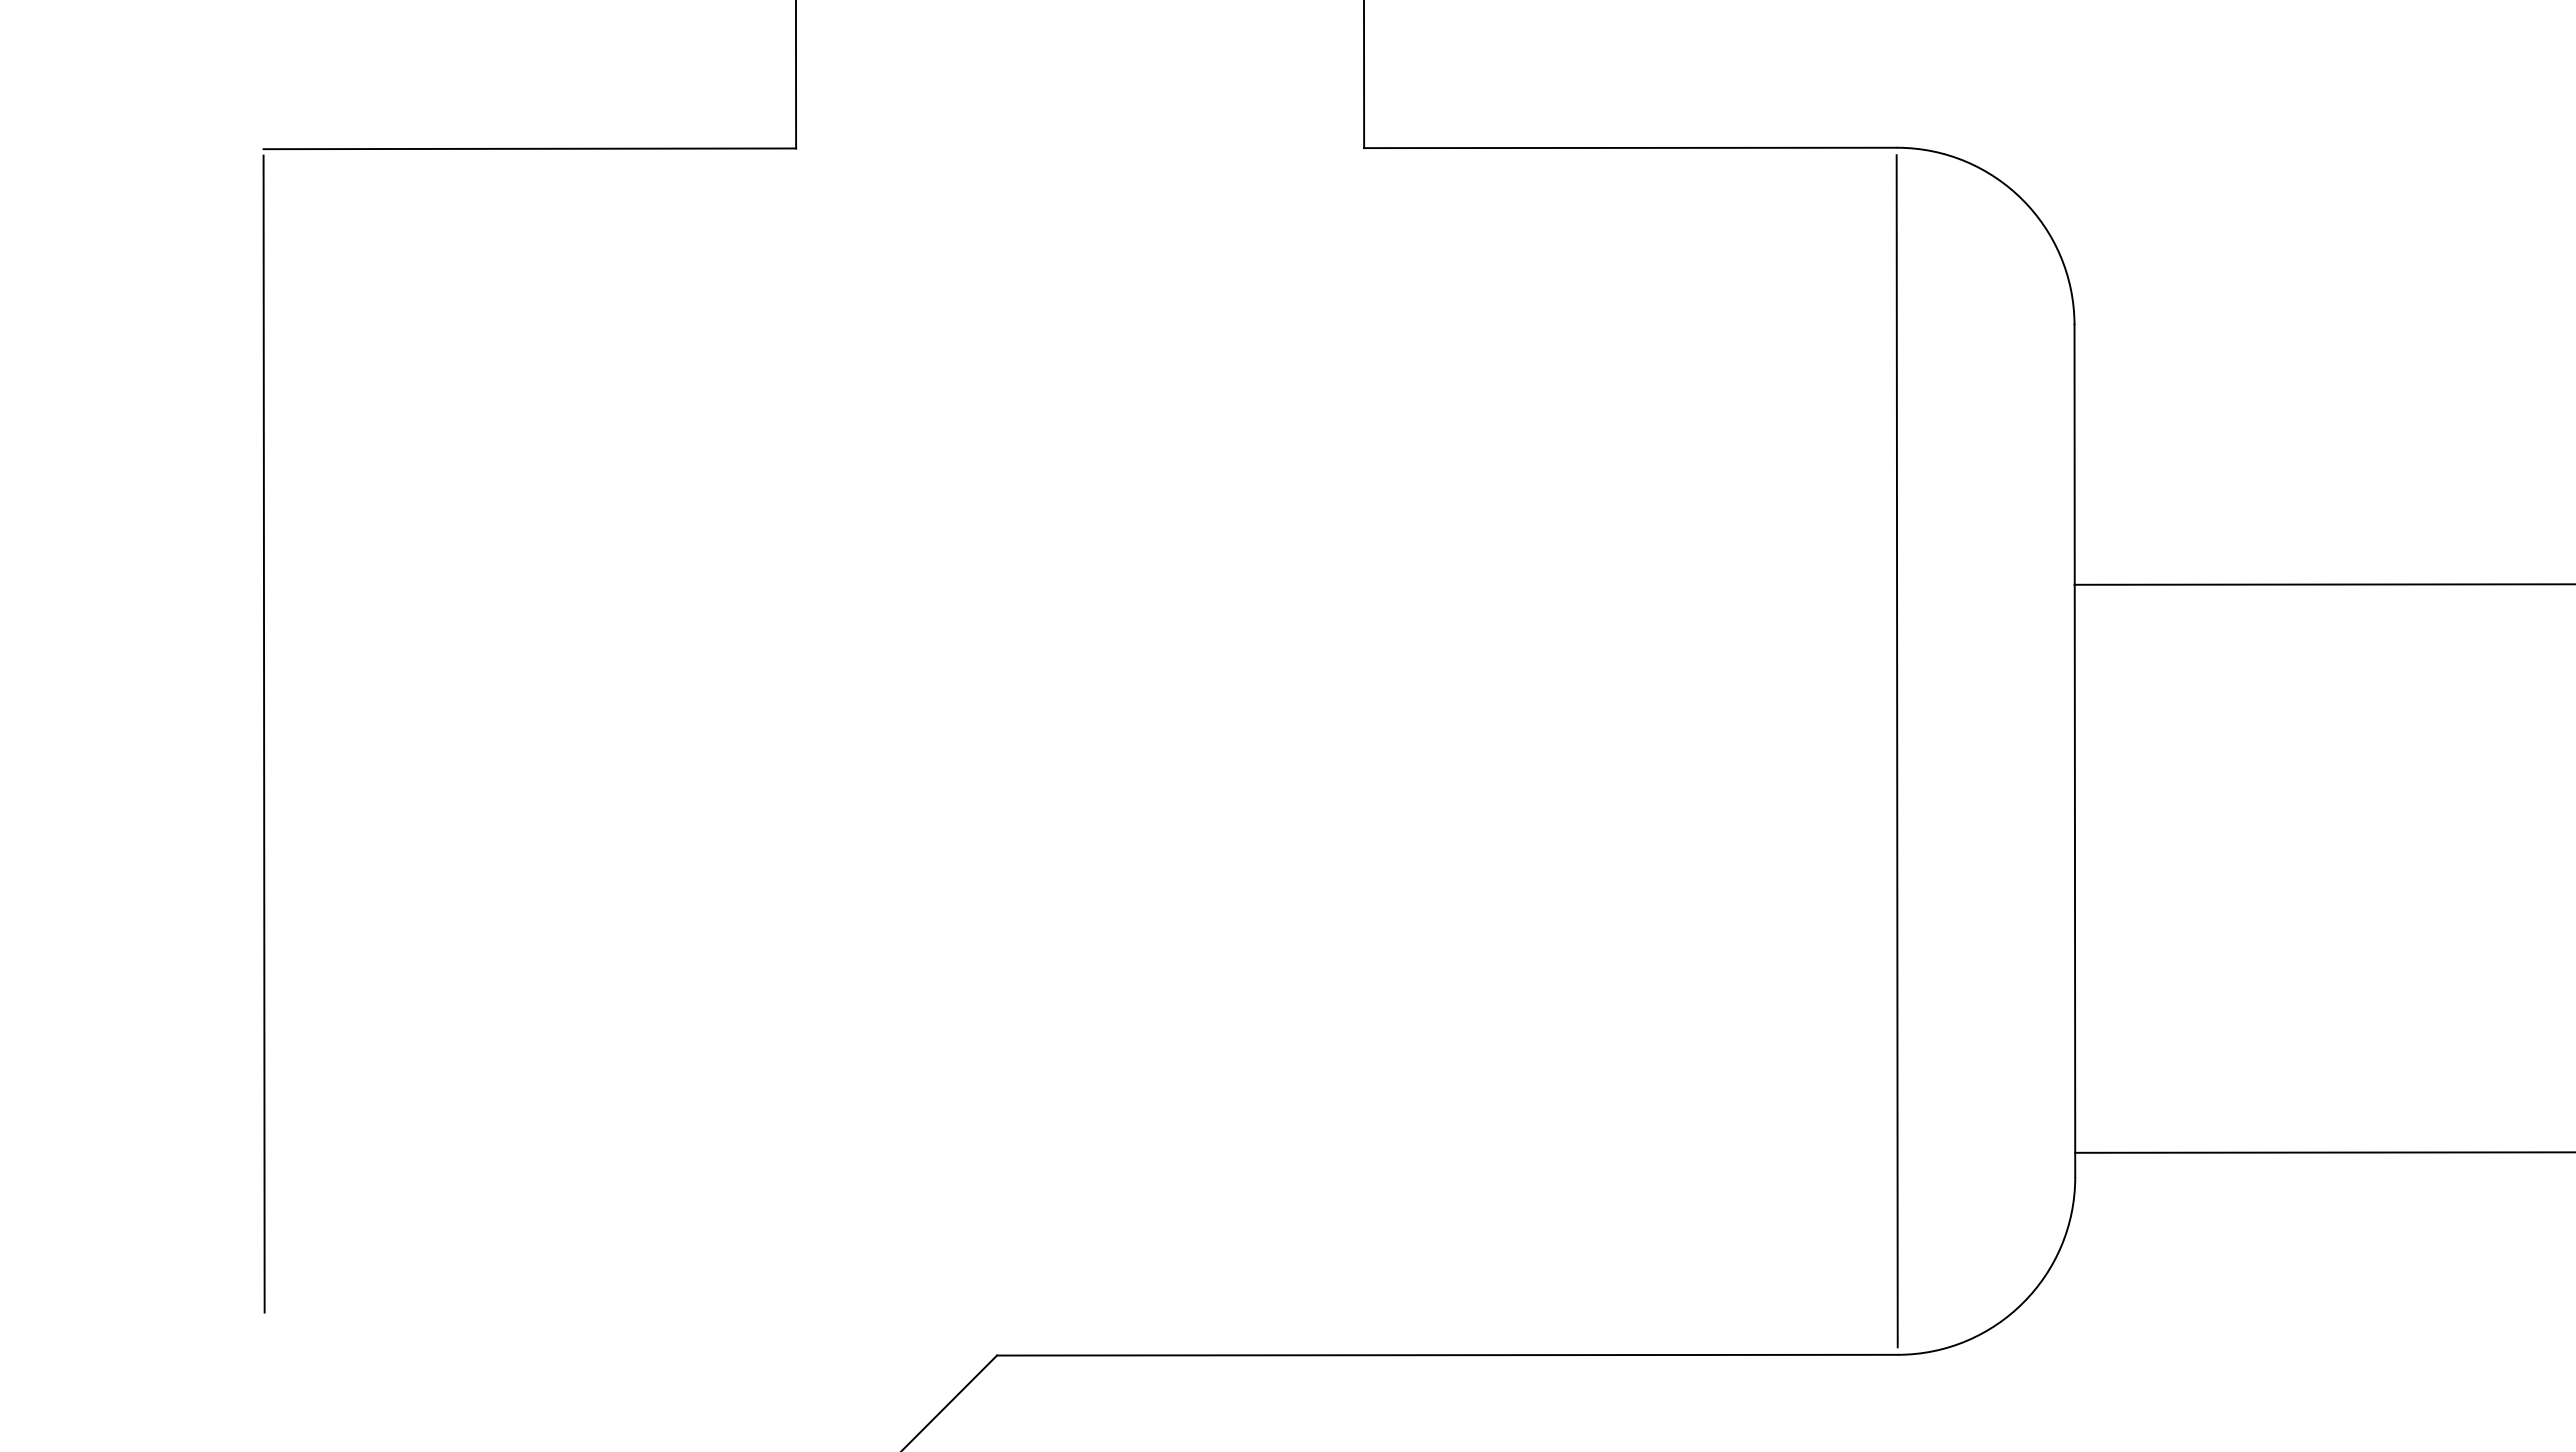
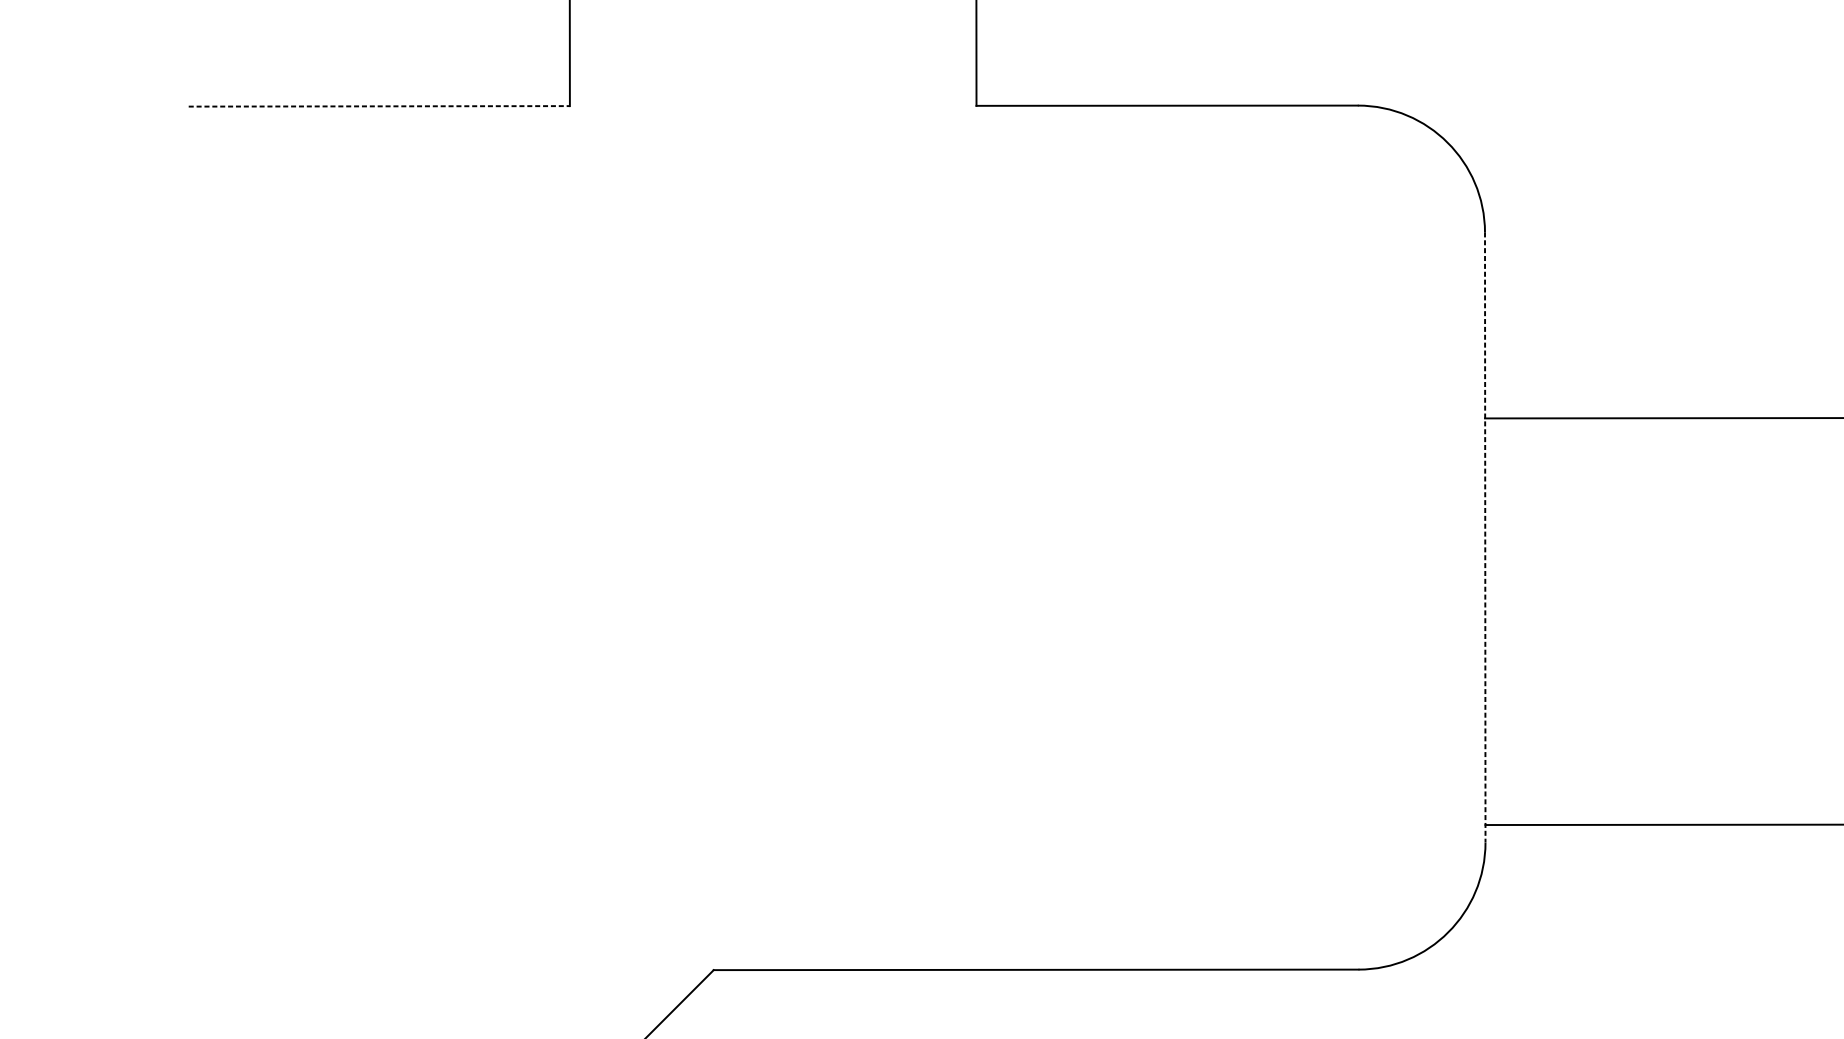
line: (530, 148) -> (379, 106), solid -> dashed
line: (263, 733) -> (188, 524), removed
line: (1896, 751) -> (1357, 537), removed
line: (2074, 751) -> (1484, 537), solid -> dashed

